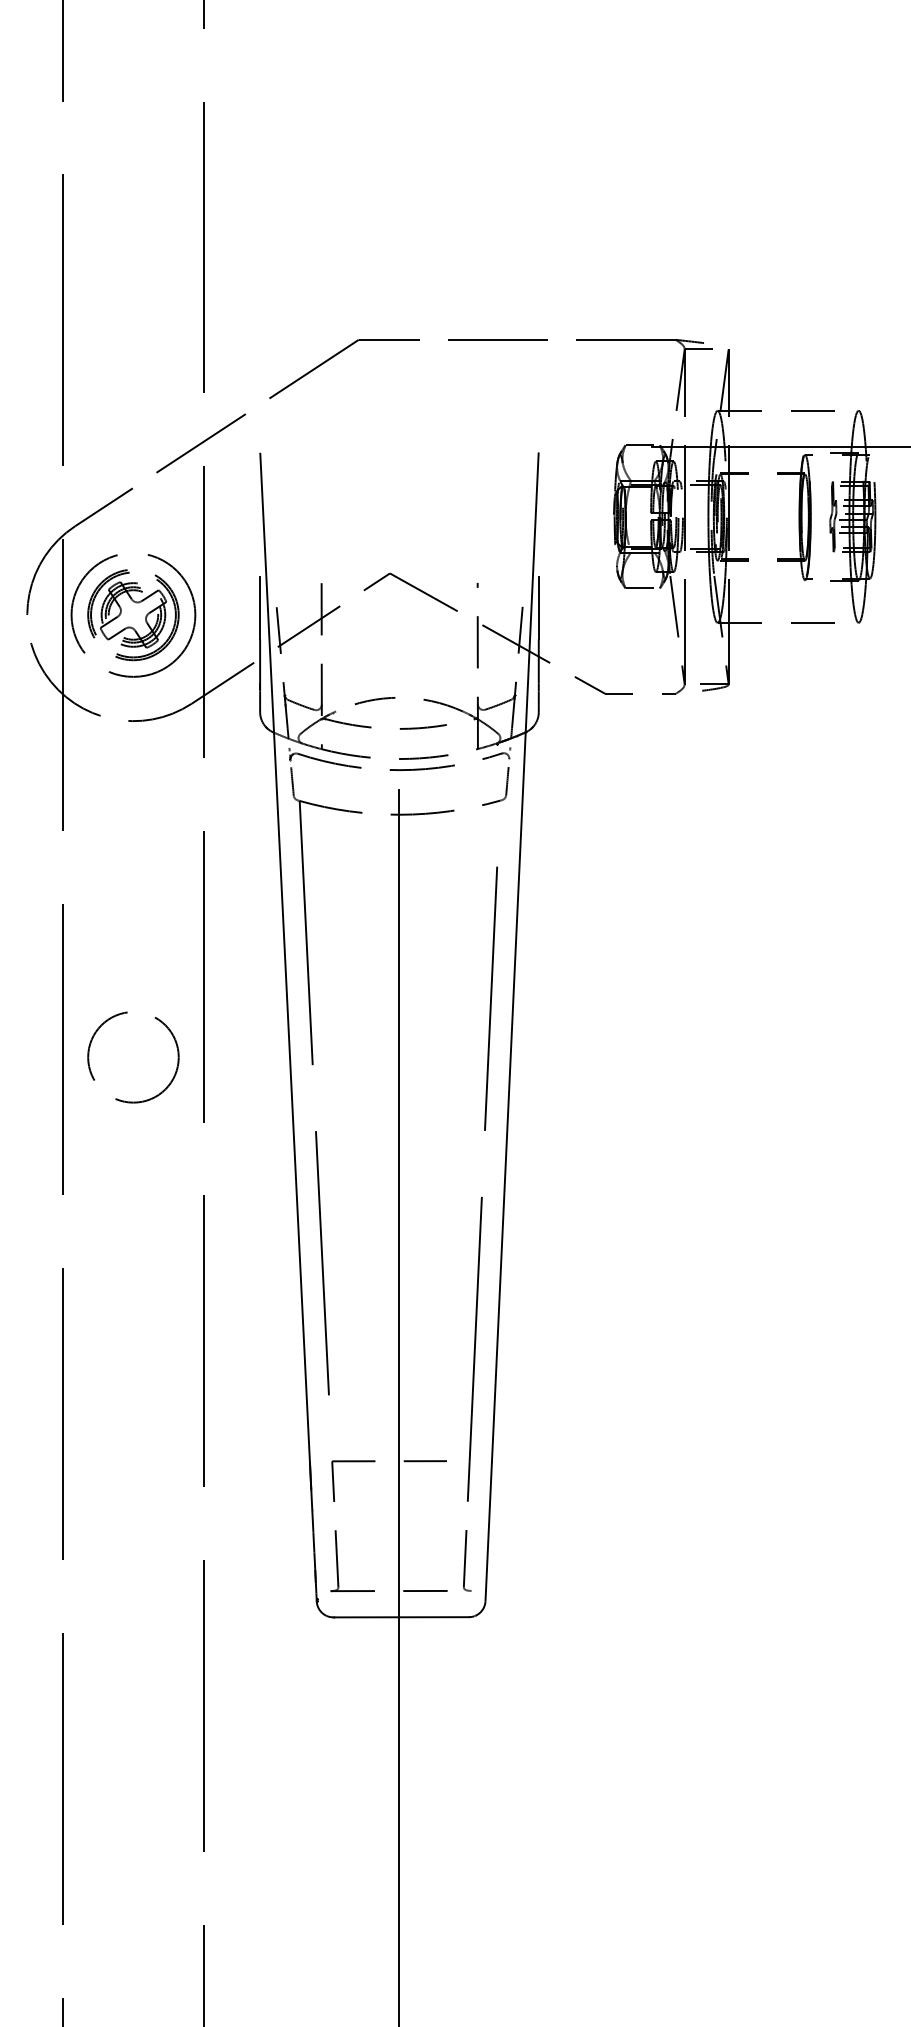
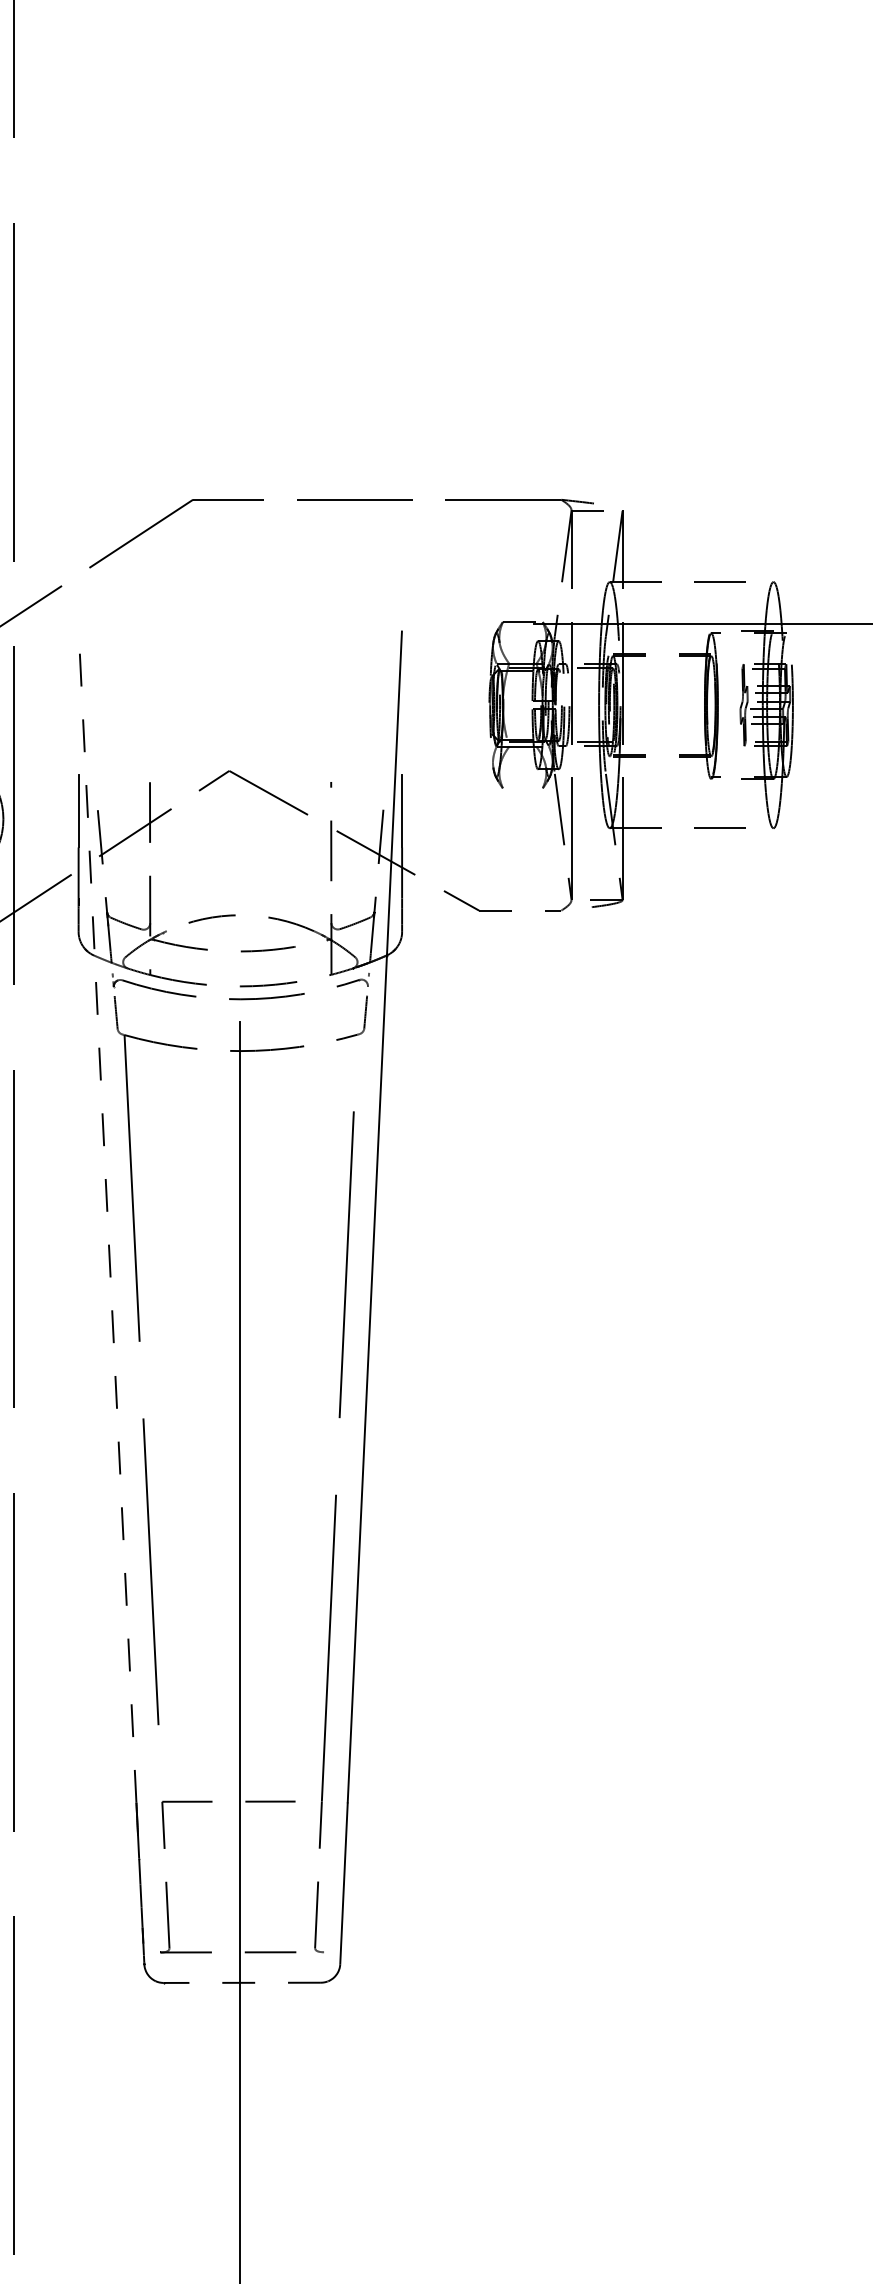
line: (642, 588) -> (522, 788), removed
line: (285, 957) -> (108, 1216), solid -> dashed
line: (401, 1617) -> (242, 1983), solid -> dashed

